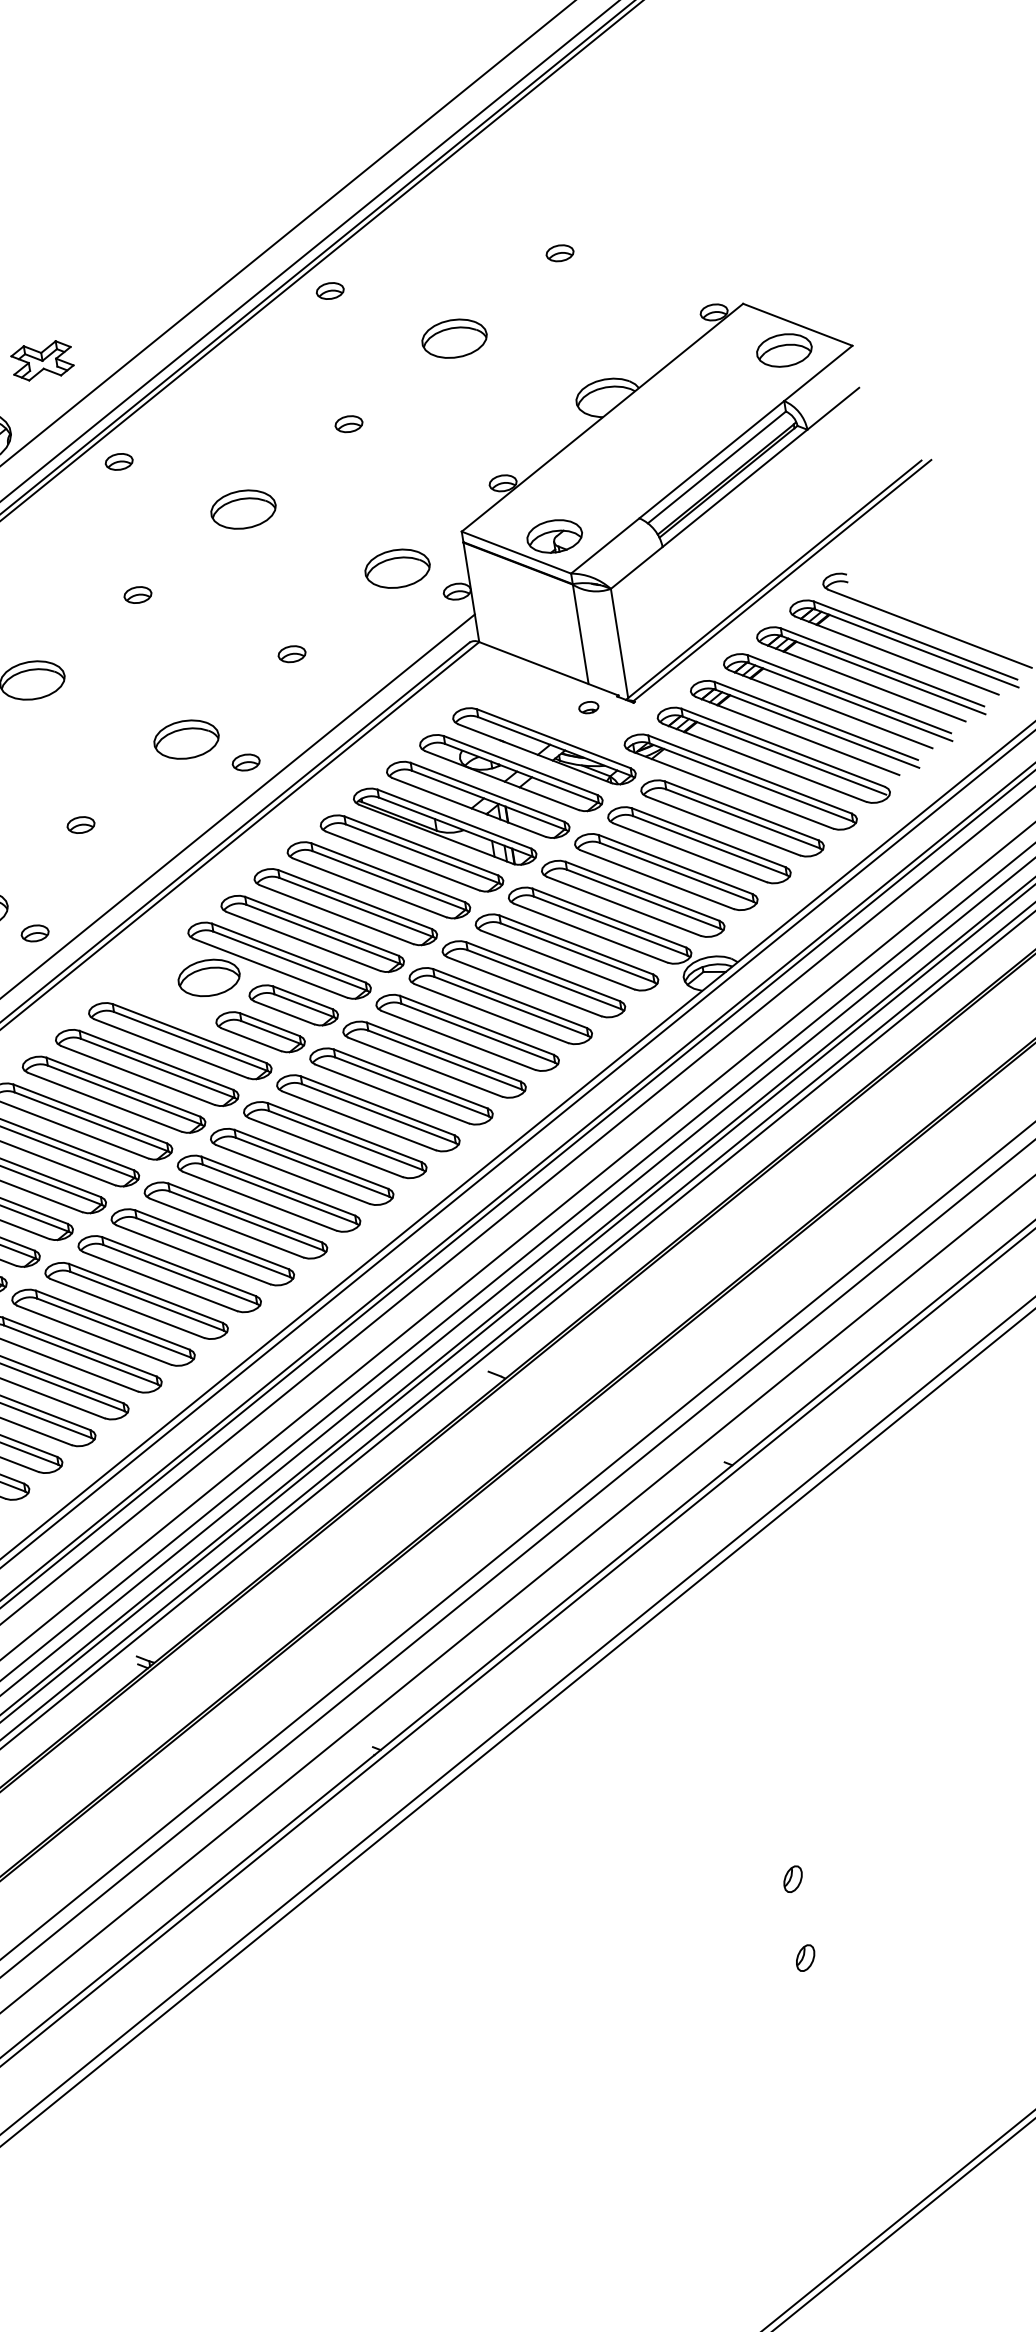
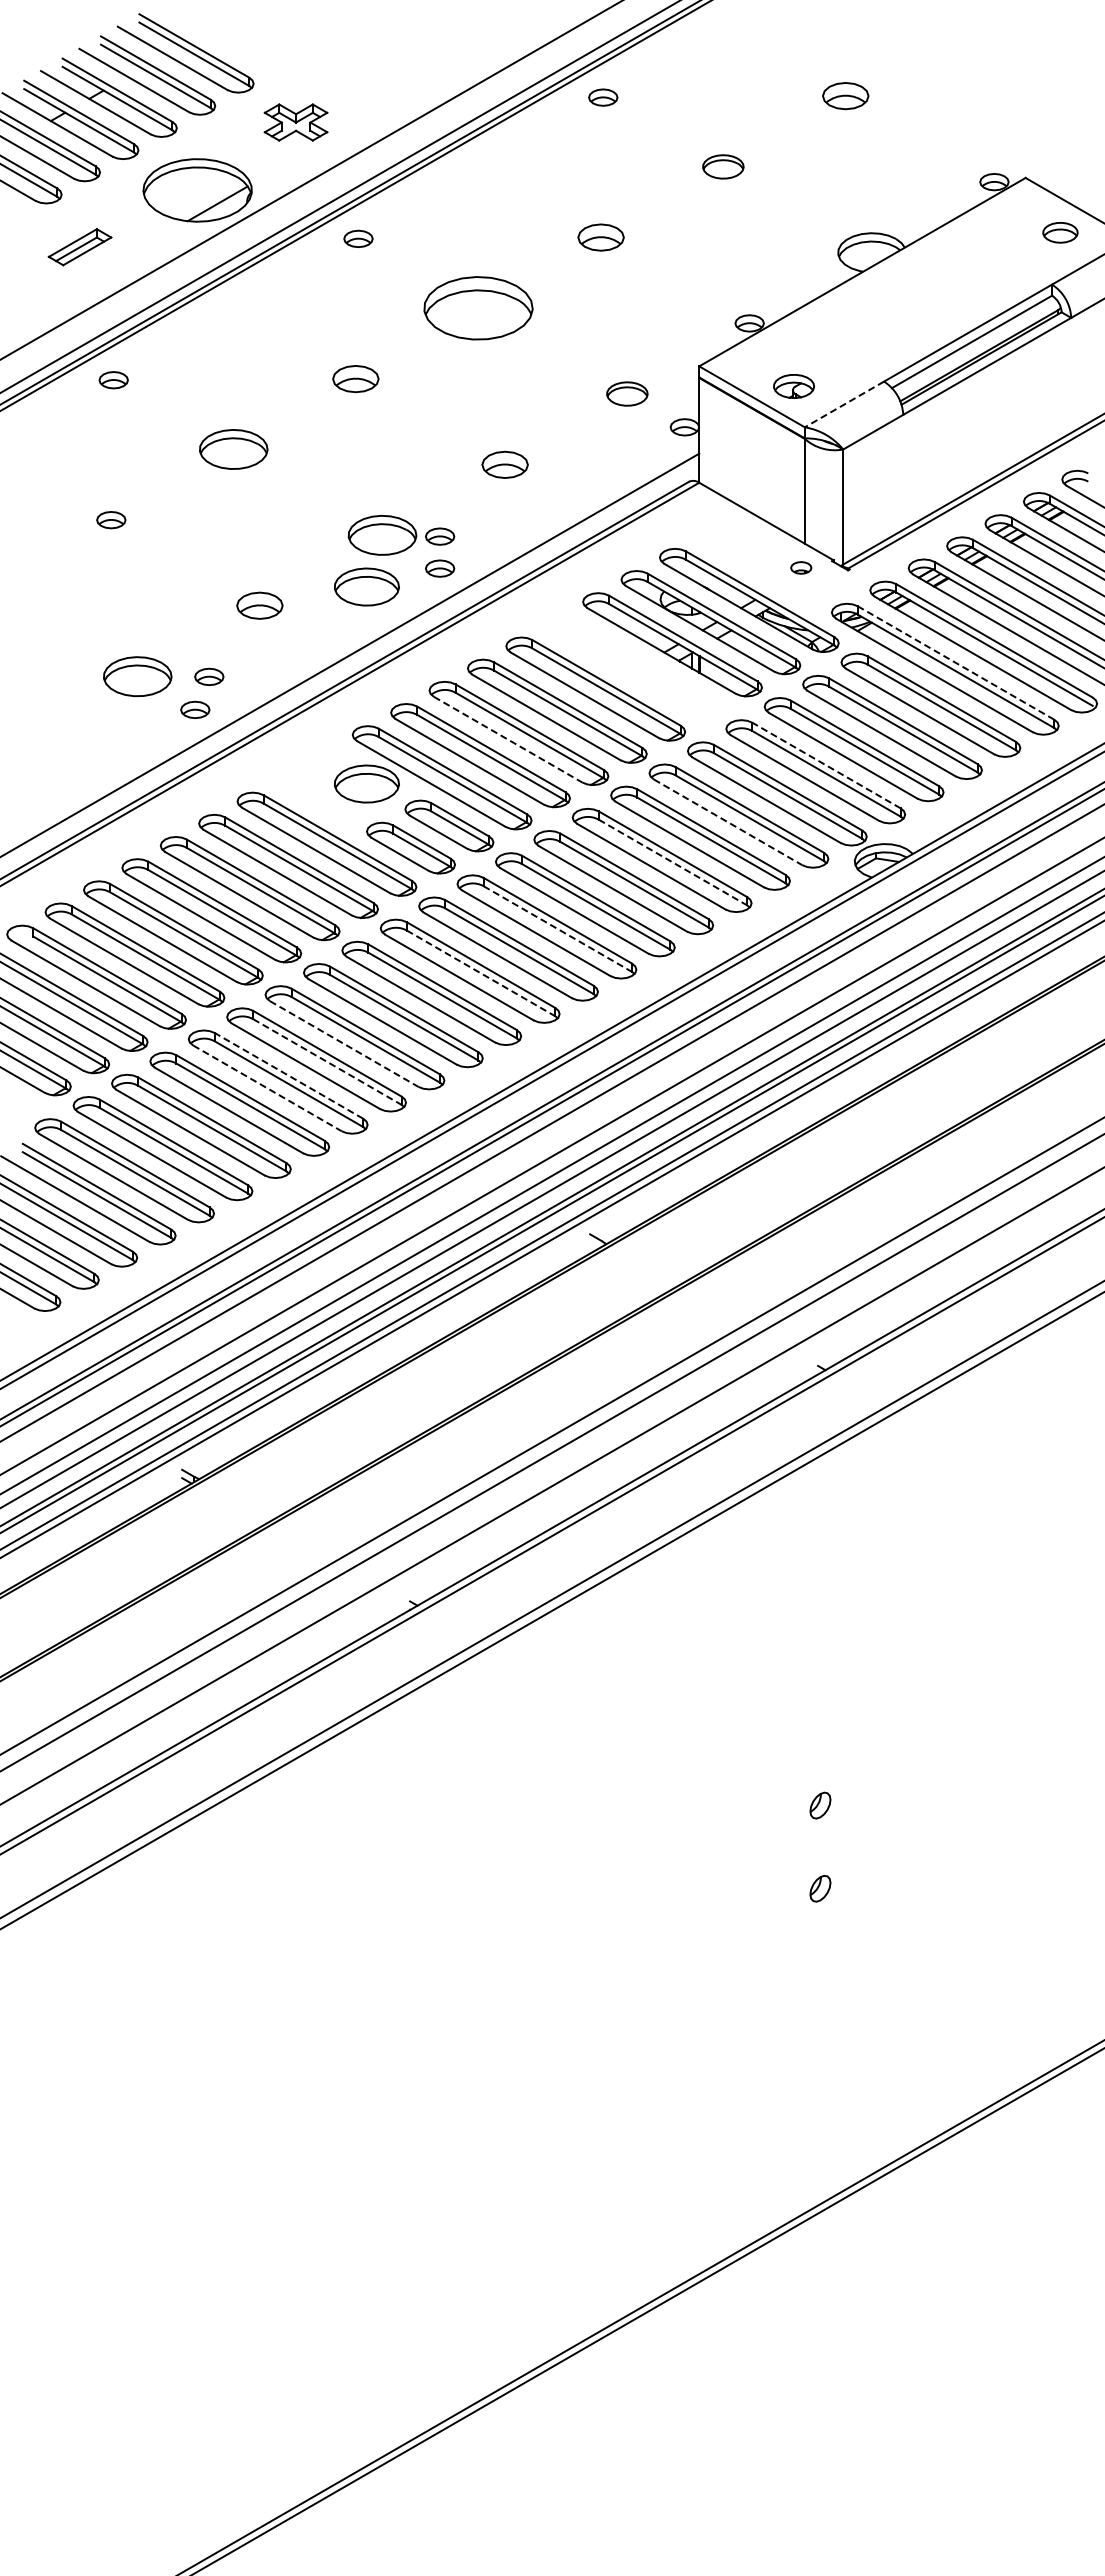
part: (559, 253) -> (845, 96), size x1.6
part: (454, 338) -> (723, 166), size x0.6
part: (784, 350) -> (1060, 232), size x0.6
part: (348, 424) -> (600, 237), size x1.6
part: (243, 508) -> (478, 307), size x1.6
part: (554, 536) -> (793, 386), size x0.7
line: (605, 546) -> (844, 404), solid -> dashed
part: (397, 568) -> (627, 393), size x0.6
part: (138, 594) -> (356, 378), size x1.6
part: (291, 654) -> (504, 464), size x1.6
part: (241, 731) -> (440, 536), added
line: (749, 774) -> (955, 662), solid -> dashed
part: (179, 790) -> (366, 586), added
part: (81, 825) -> (260, 606), size x1.6
part: (444, 826) -> (633, 666), removed
line: (642, 891) -> (826, 765), solid -> dashed
part: (43, 899) -> (209, 676), added
line: (336, 914) -> (508, 739), solid -> dashed
line: (558, 960) -> (728, 822), solid -> dashed
line: (510, 1006) -> (672, 862), solid -> dashed
line: (411, 1087) -> (557, 929), solid -> dashed
line: (345, 1140) -> (480, 973), solid -> dashed
line: (227, 1228) -> (344, 1044), solid -> dashed
line: (213, 1248) -> (327, 1062), solid -> dashed
line: (179, 1266) -> (289, 1075), solid -> dashed
line: (160, 1281) -> (267, 1088), solid -> dashed

